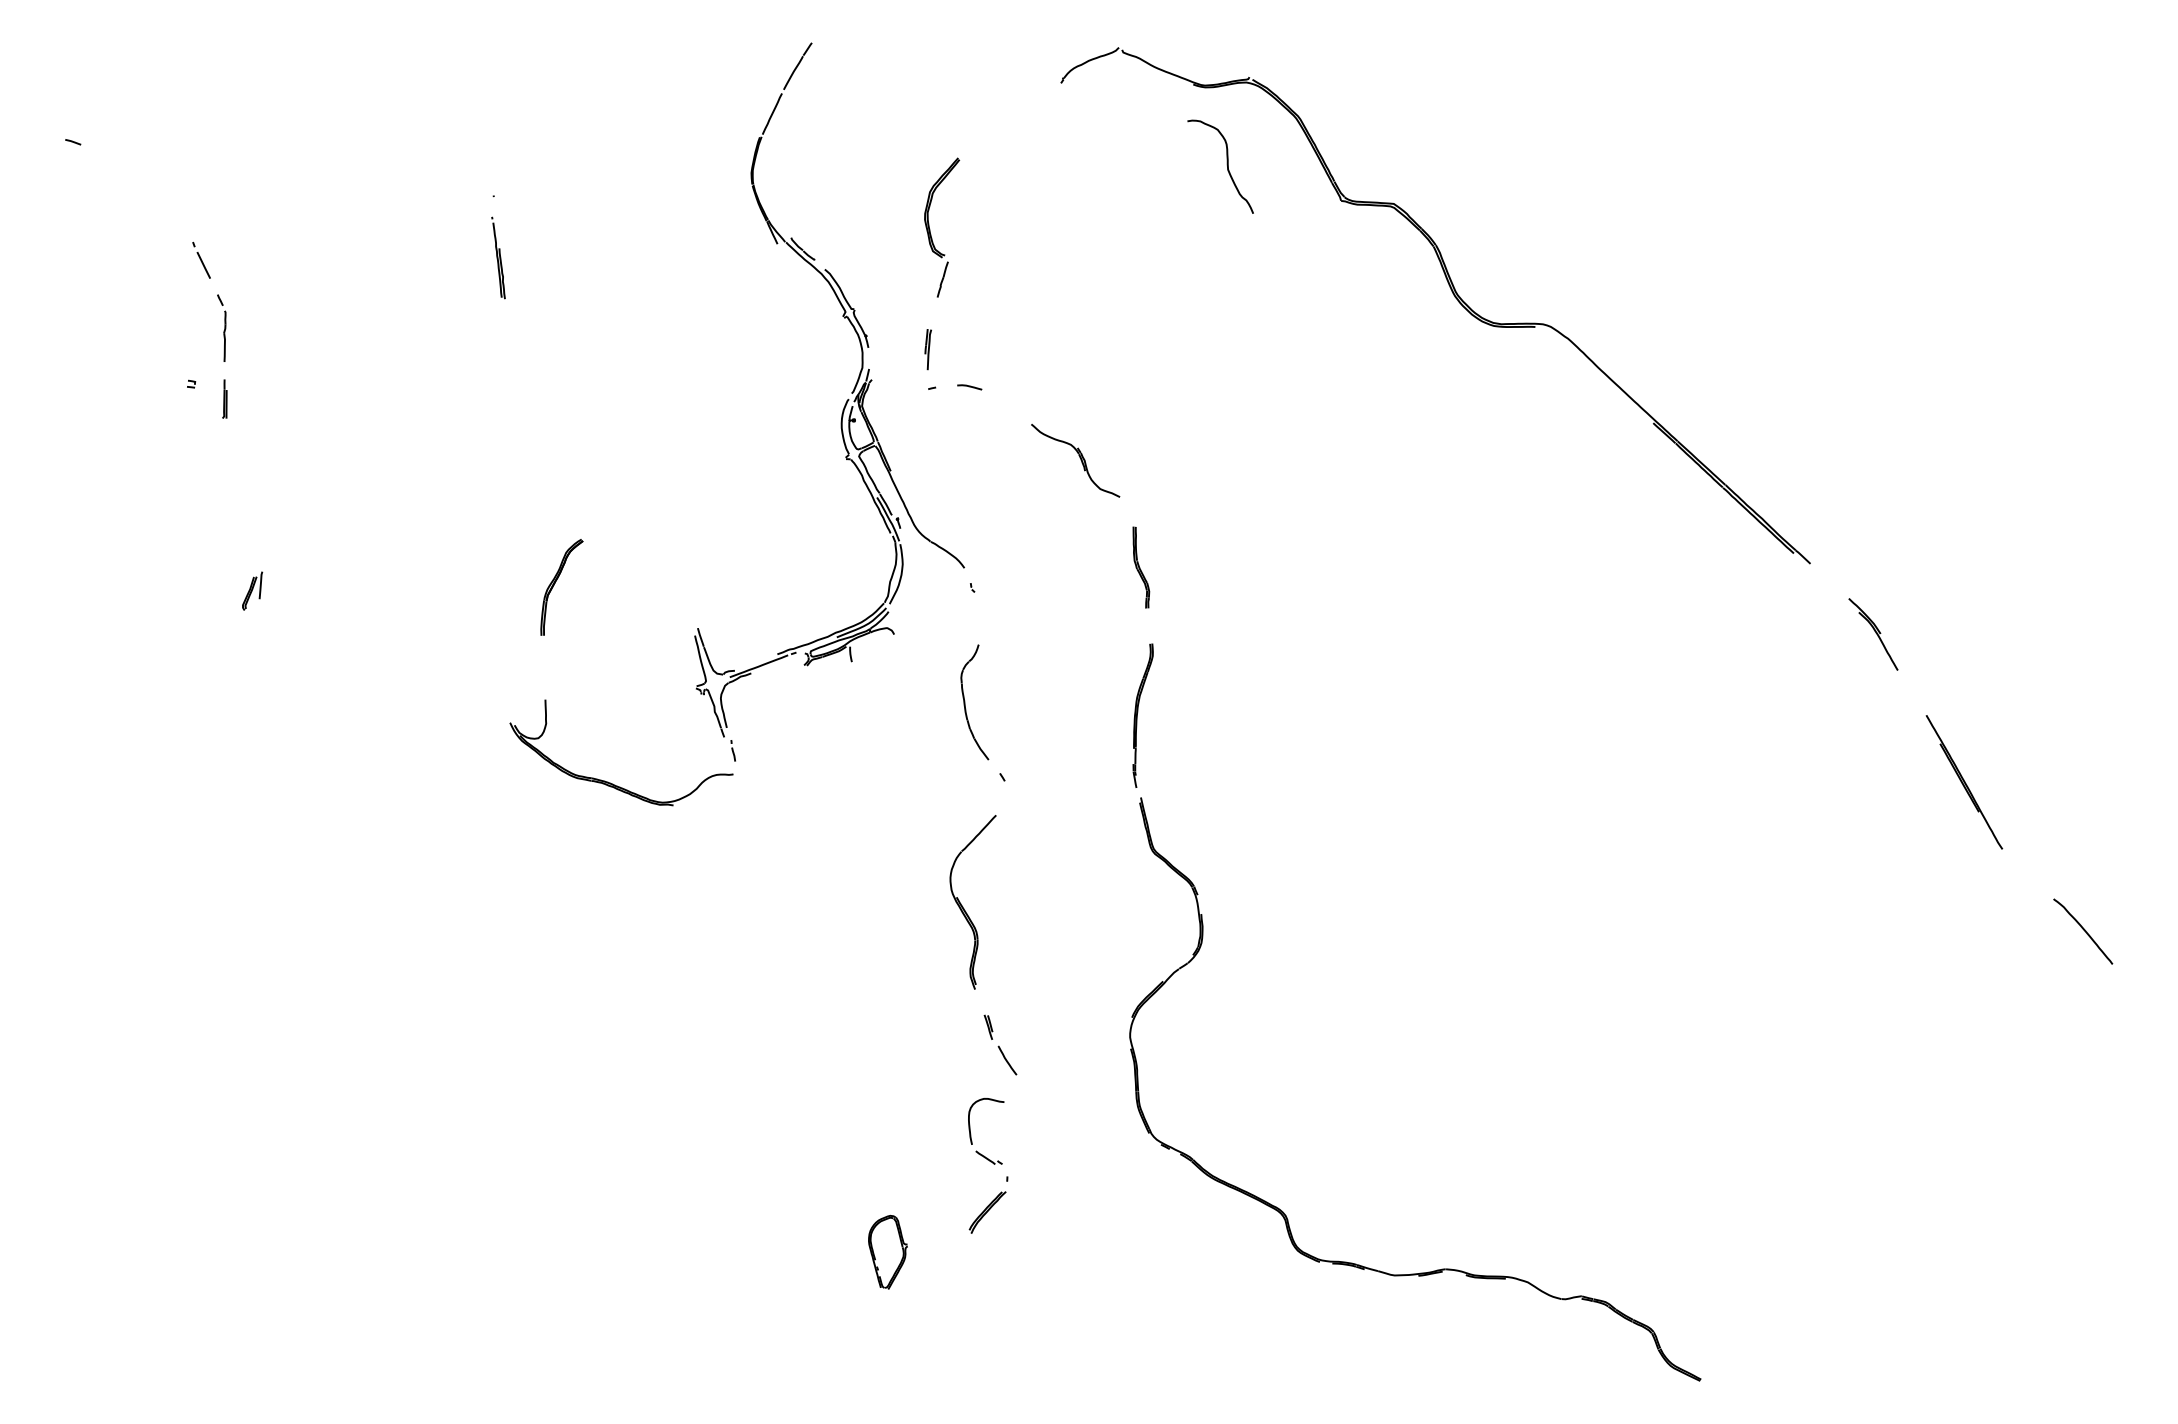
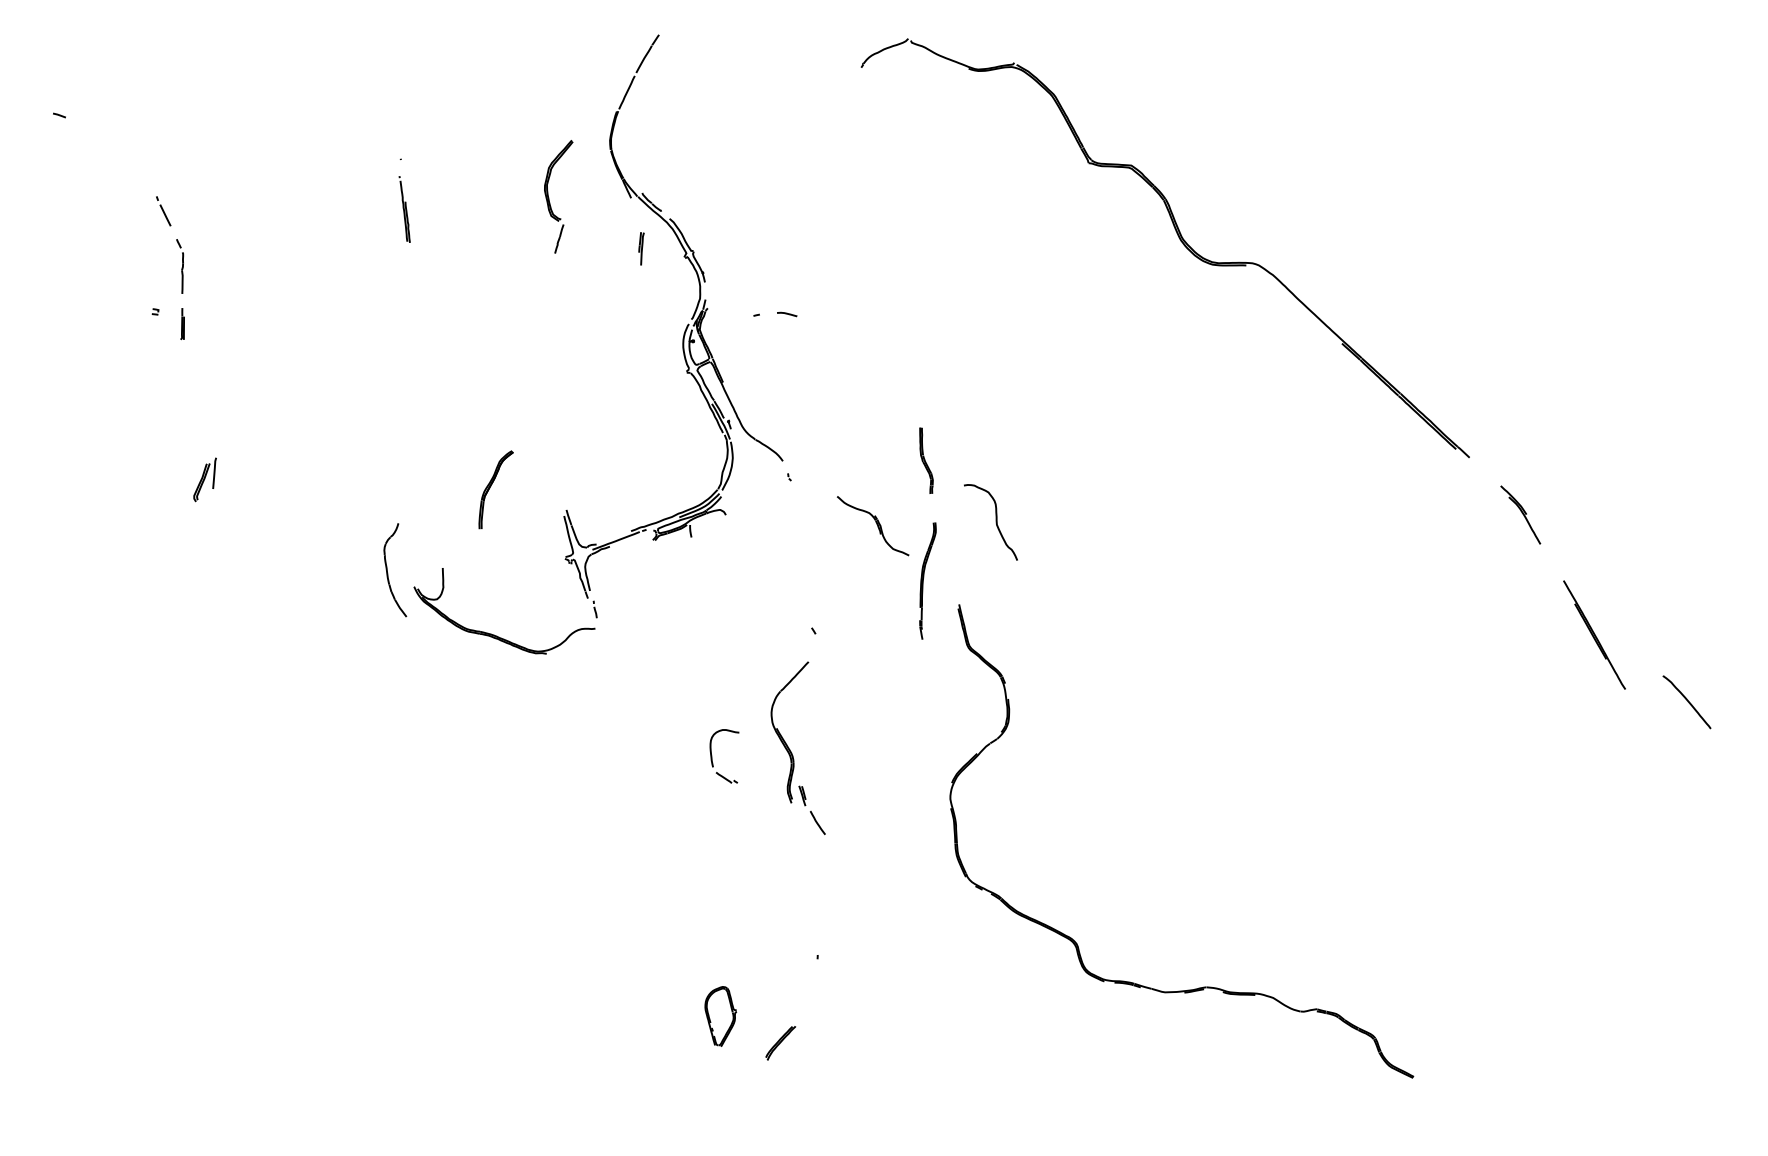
curve: (1226, 166) -> (995, 522), moved
part: (930, 228) -> (549, 197), moved
part: (928, 349) -> (641, 248), moved
part: (1074, 461) -> (872, 526), moved
part: (561, 586) -> (495, 489), moved
part: (251, 590) -> (204, 479), size x1.4
part: (966, 706) -> (388, 573), moved
curve: (2083, 930) -> (1687, 701), moved
part: (999, 1044) -> (811, 809), moved
part: (971, 1131) -> (712, 756), moved
part: (987, 1212) -> (780, 1043), moved
part: (1286, 1215) -> (1077, 943), moved

